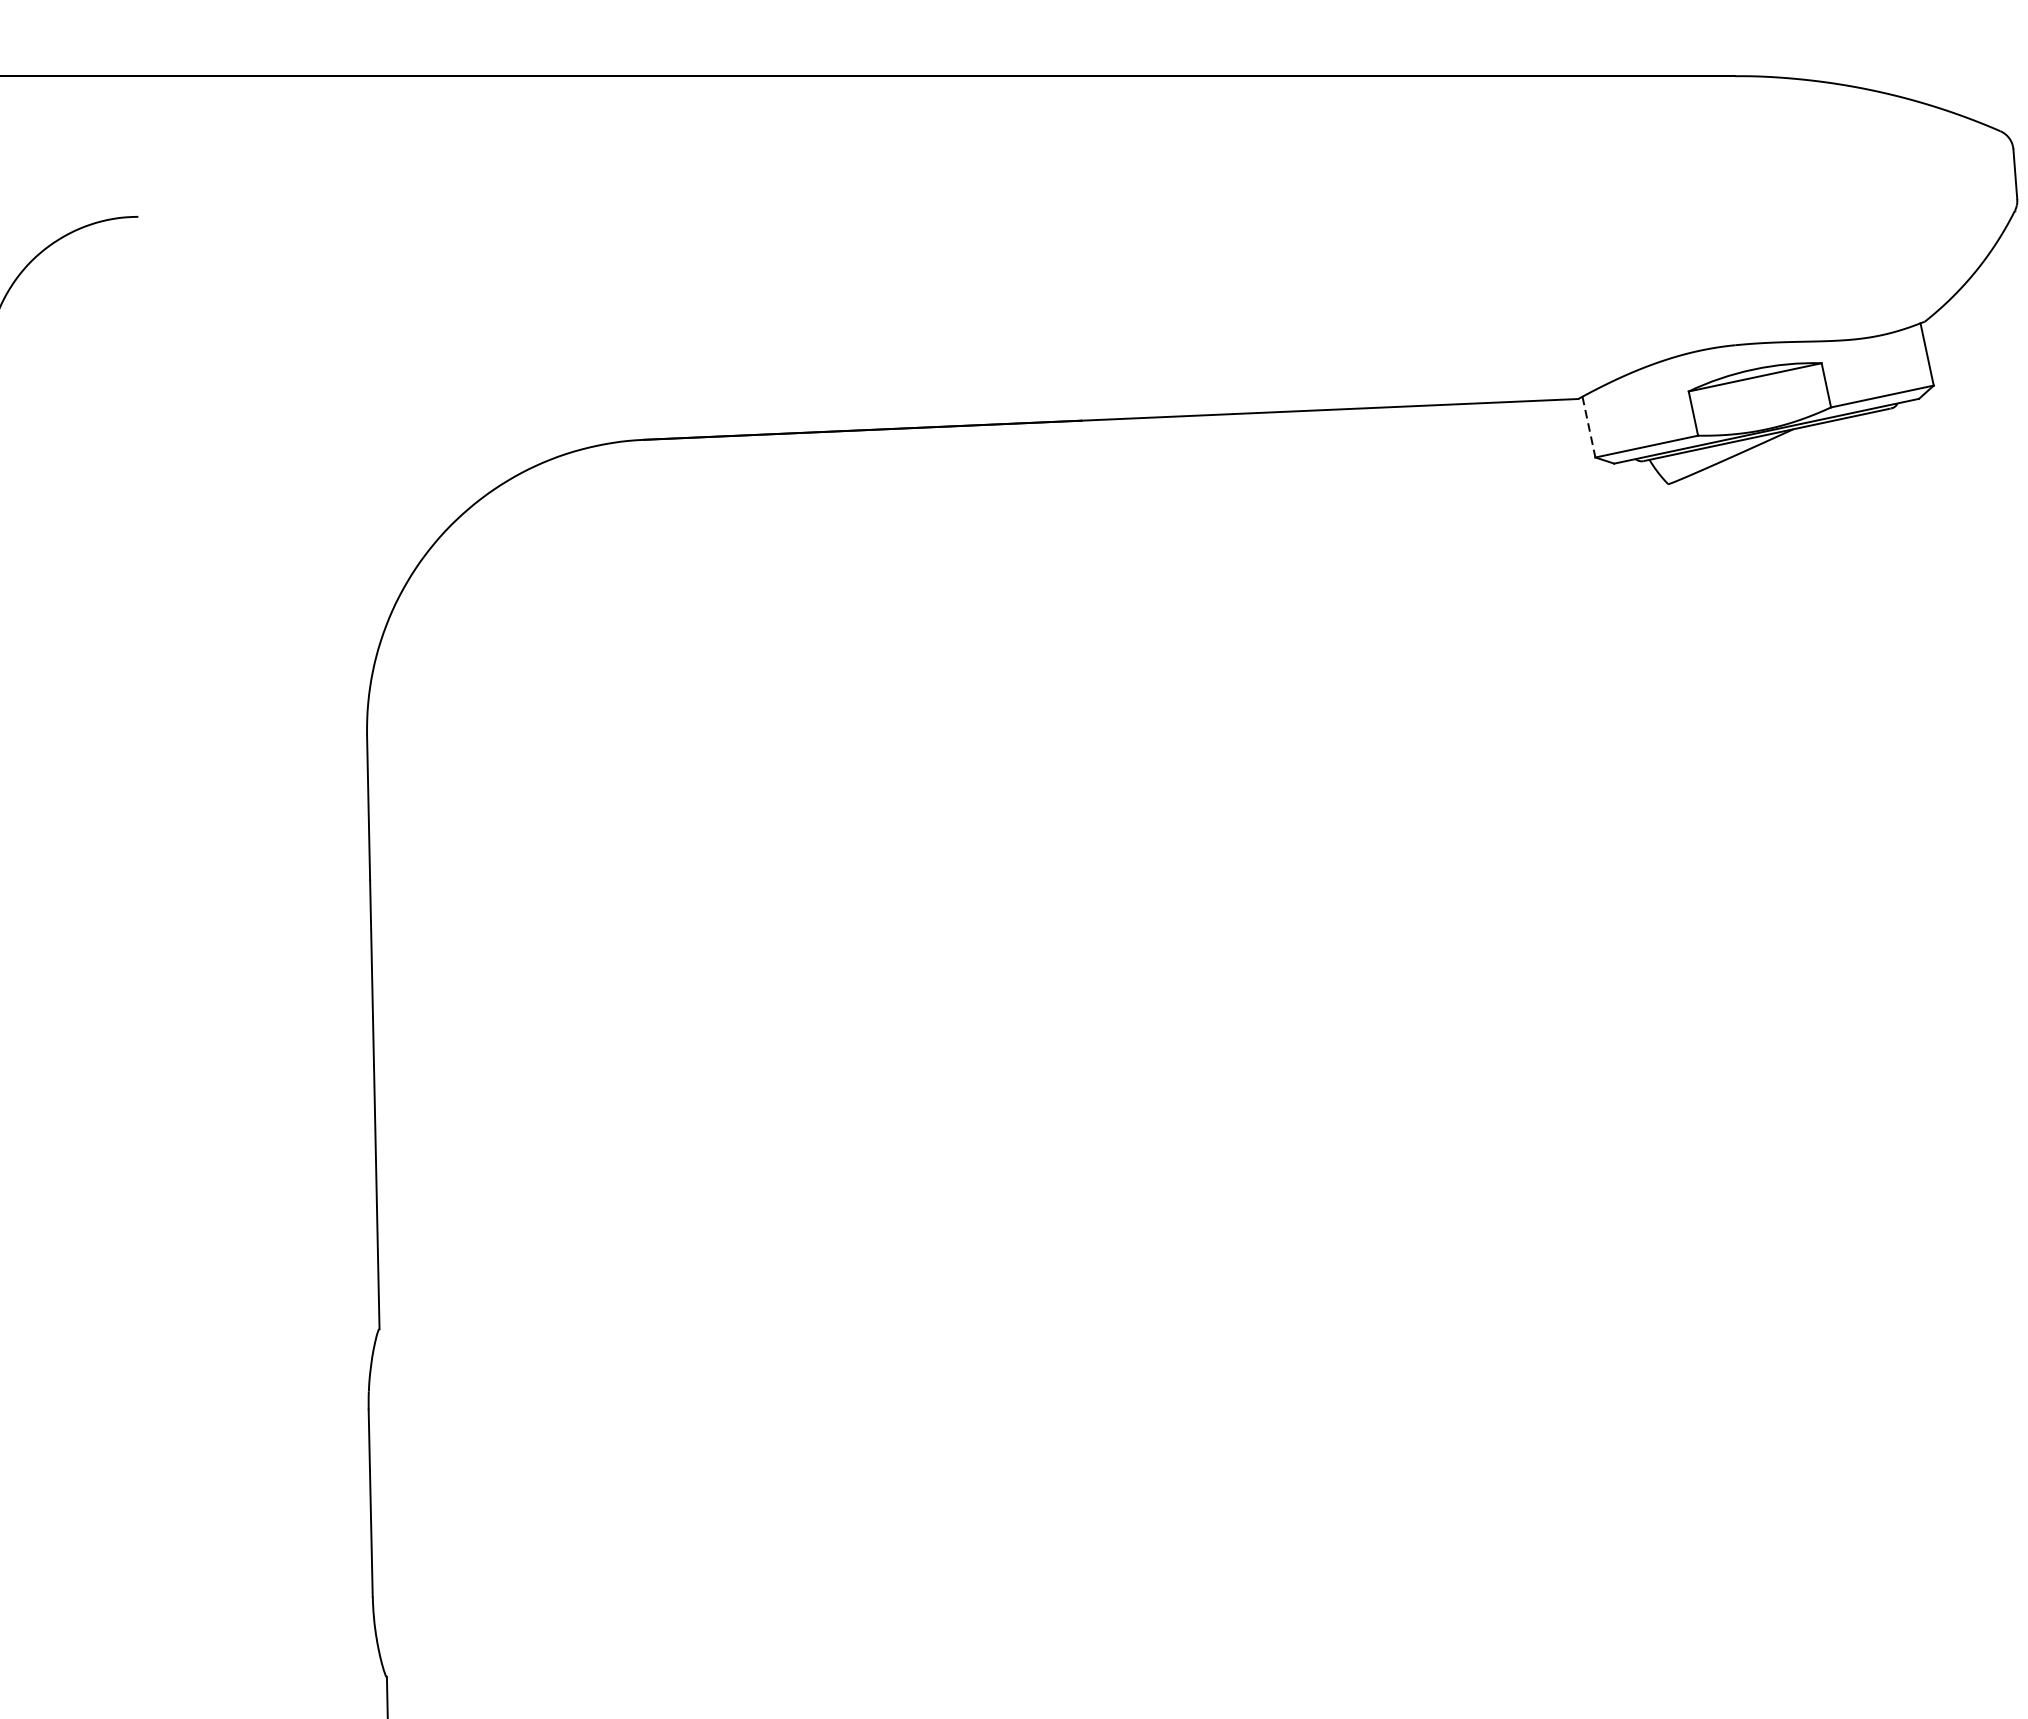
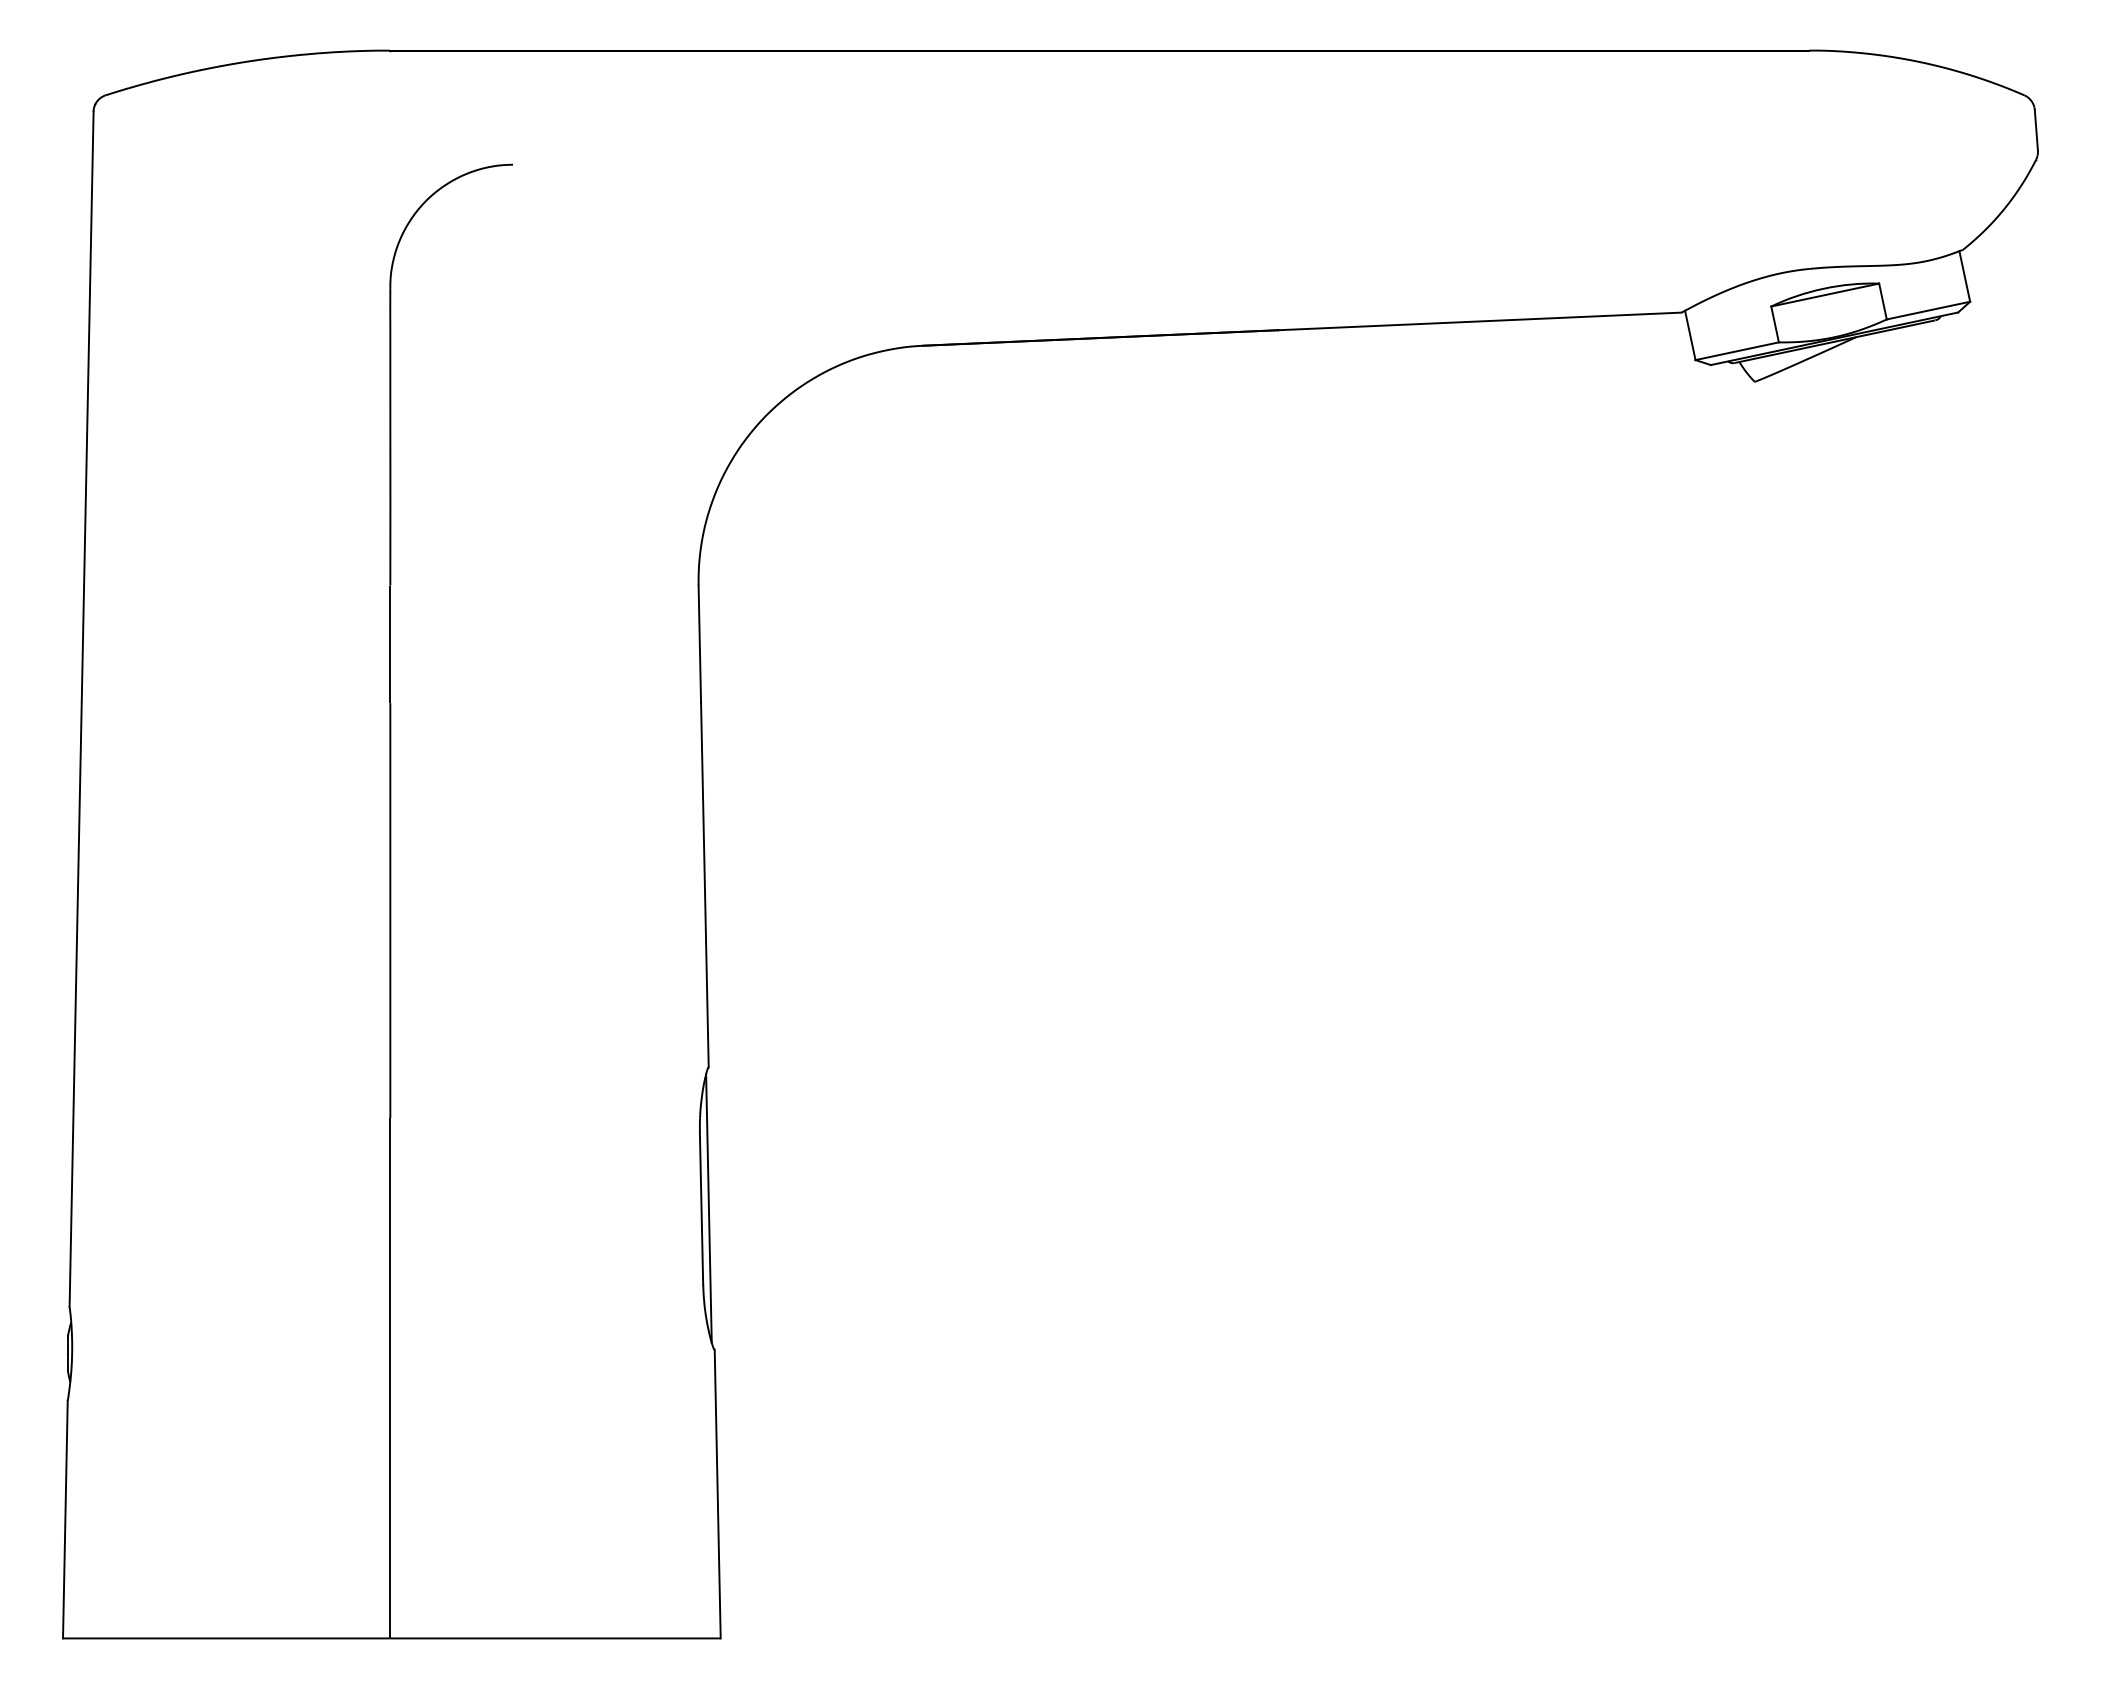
line: (1589, 427) -> (1690, 335), dashed -> solid
line: (379, 1502) -> (708, 1208), added

